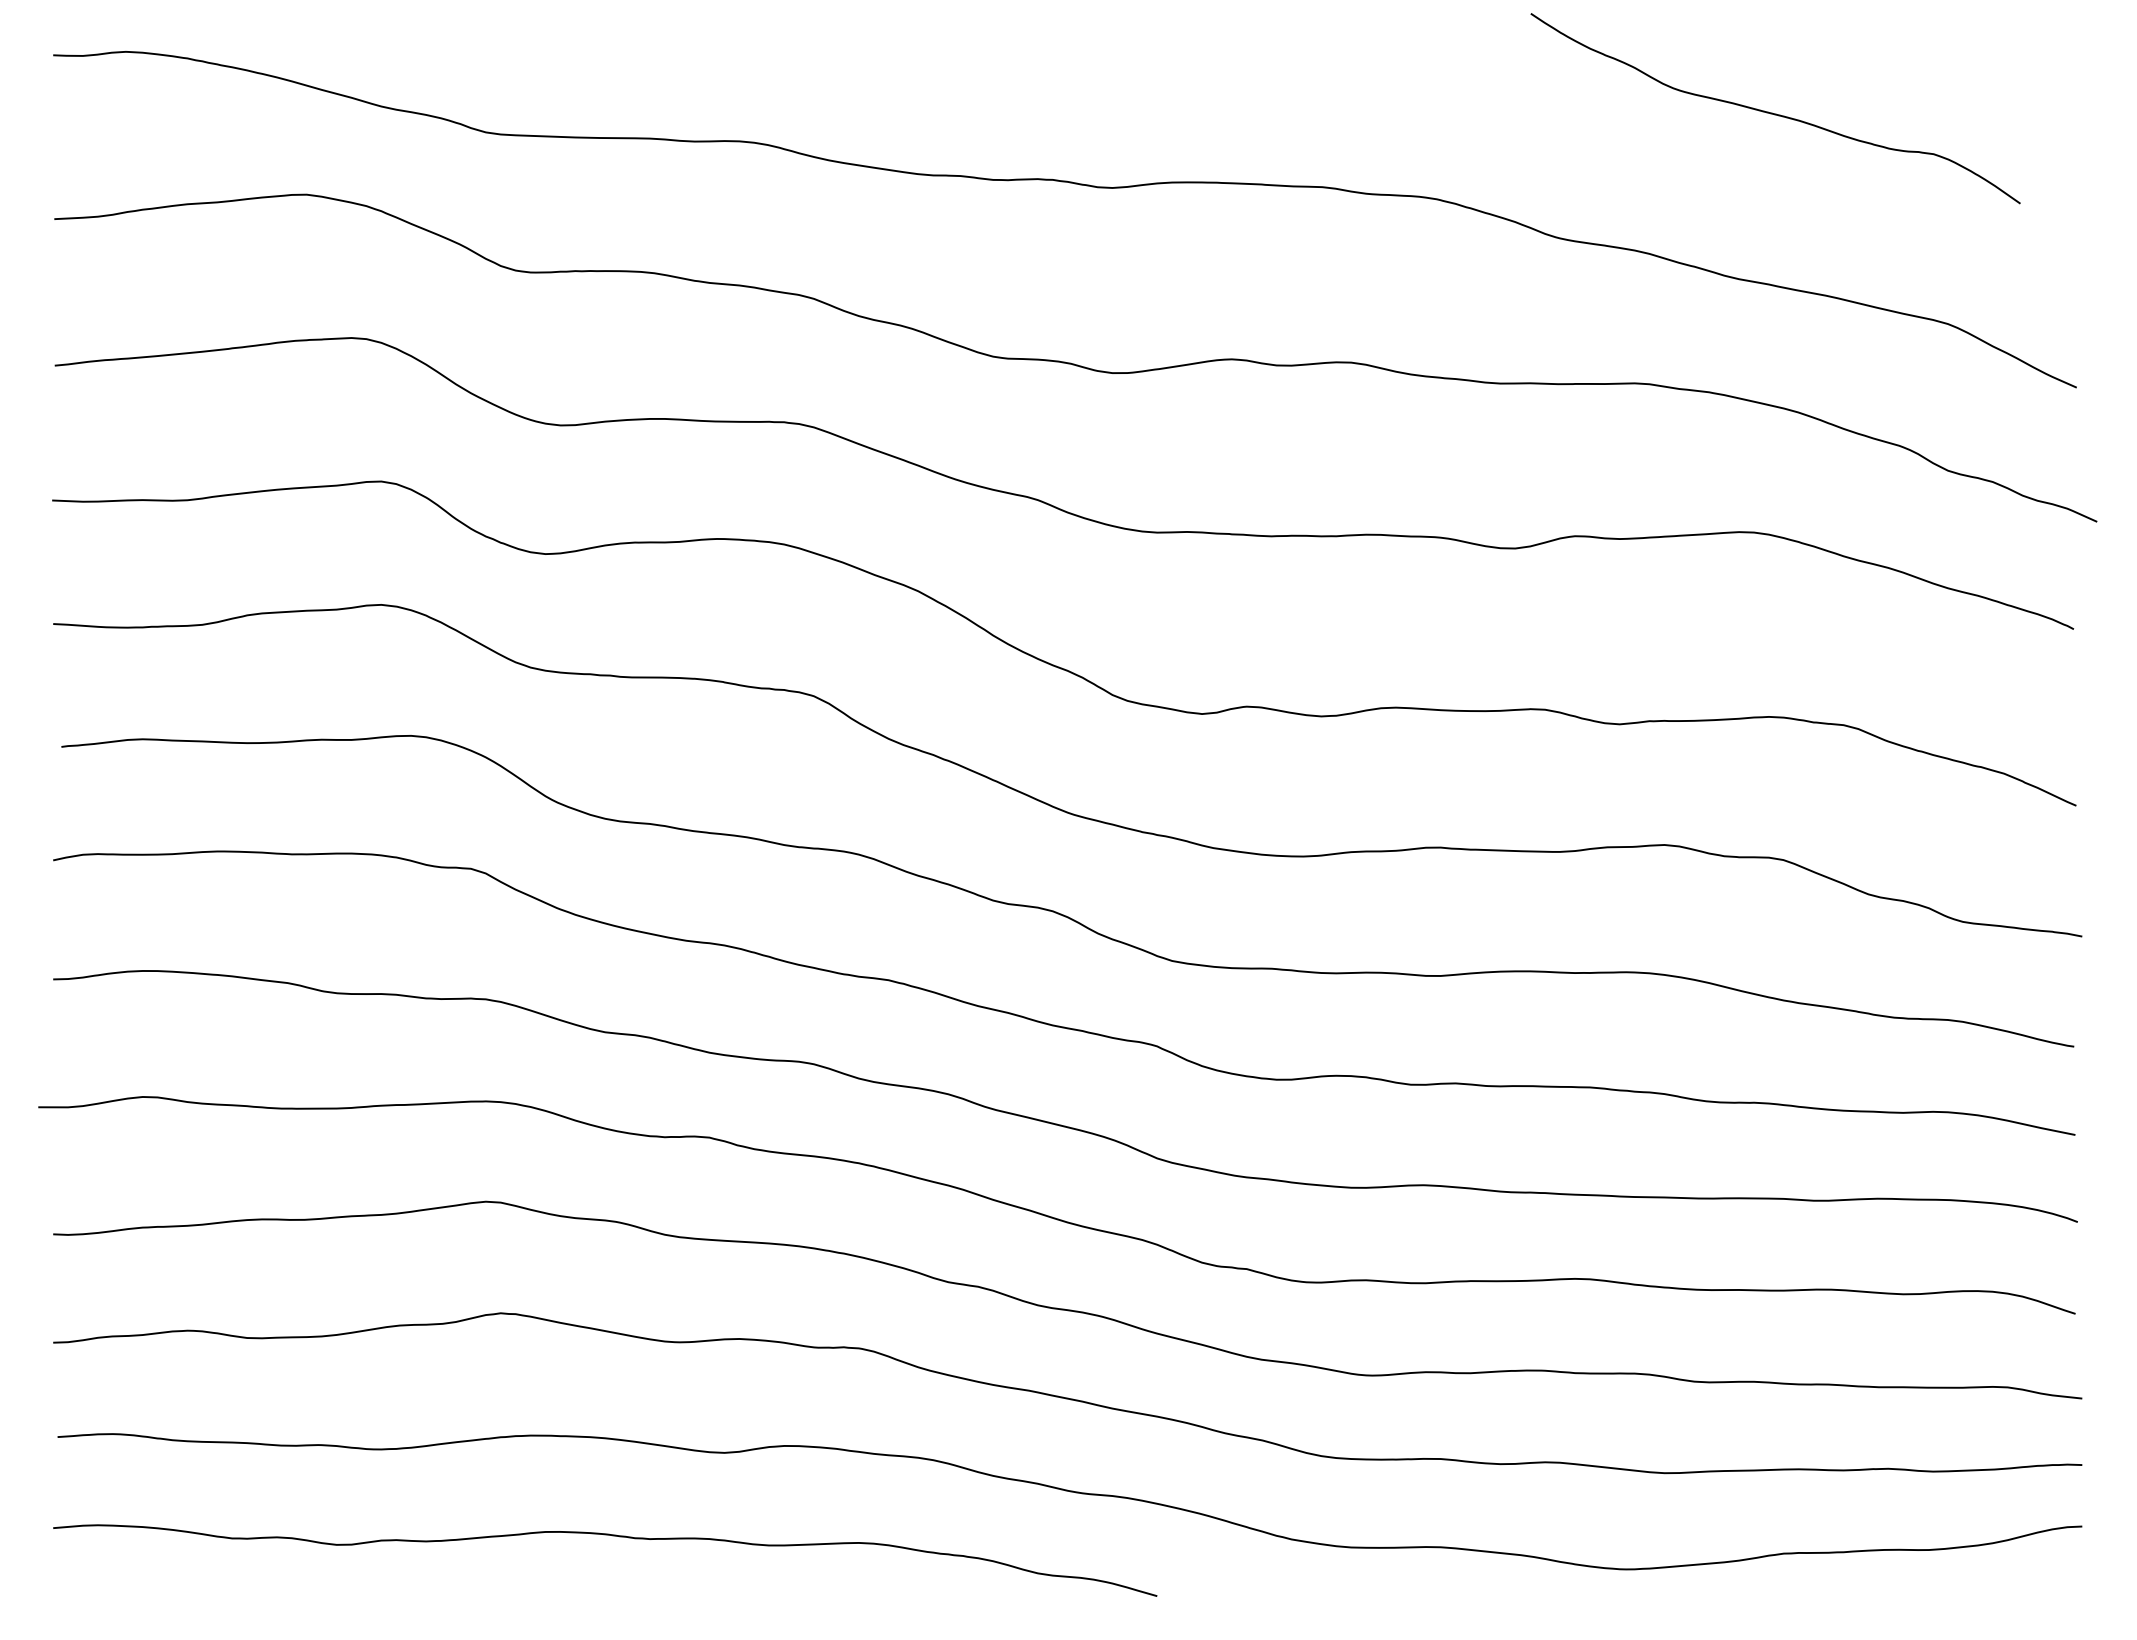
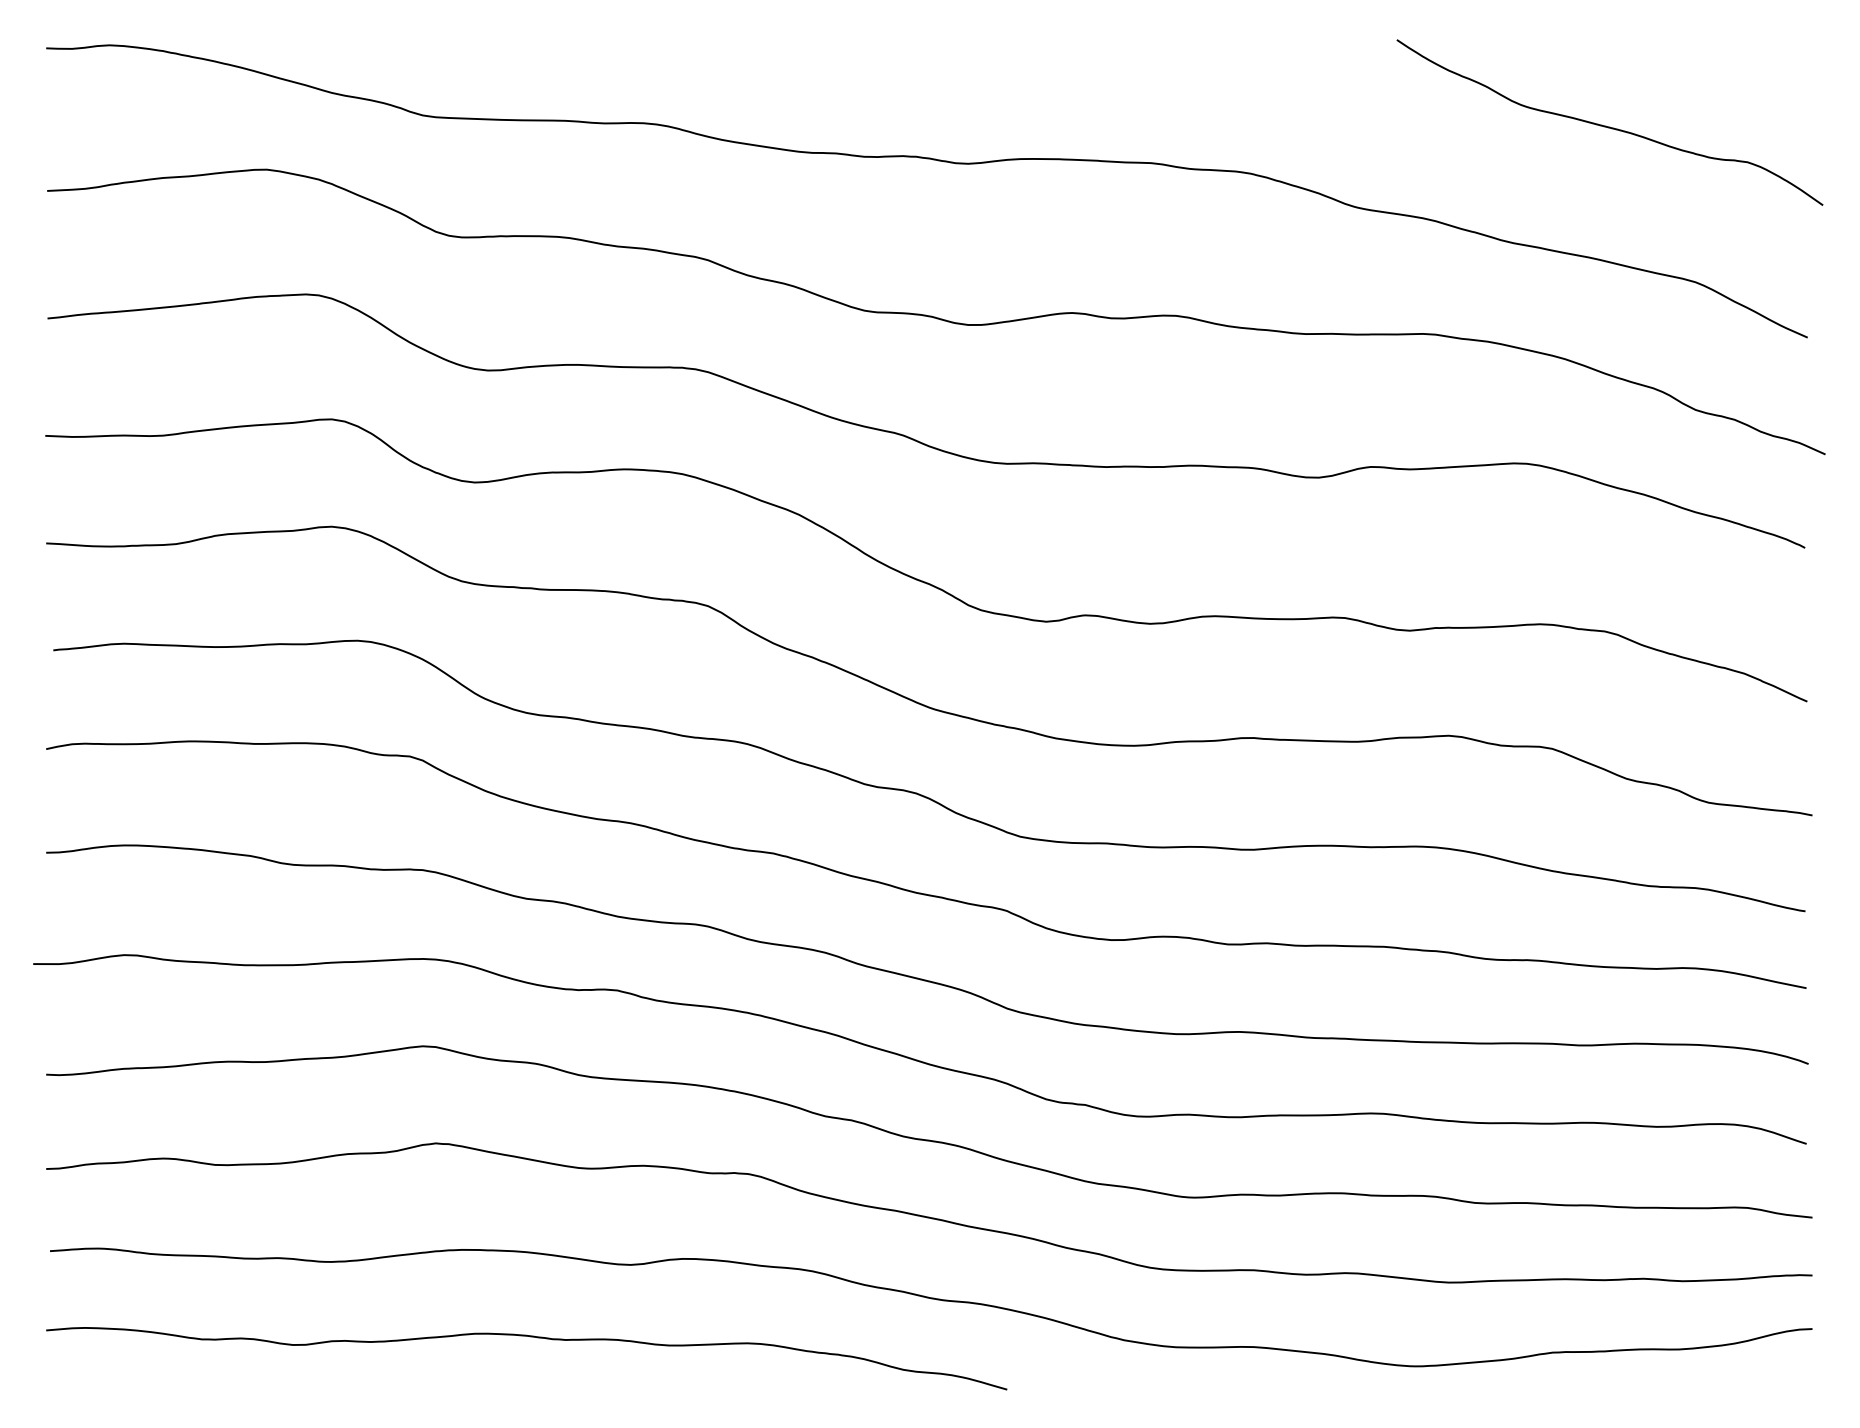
curve: (1772, 112) -> (1607, 125), moved

